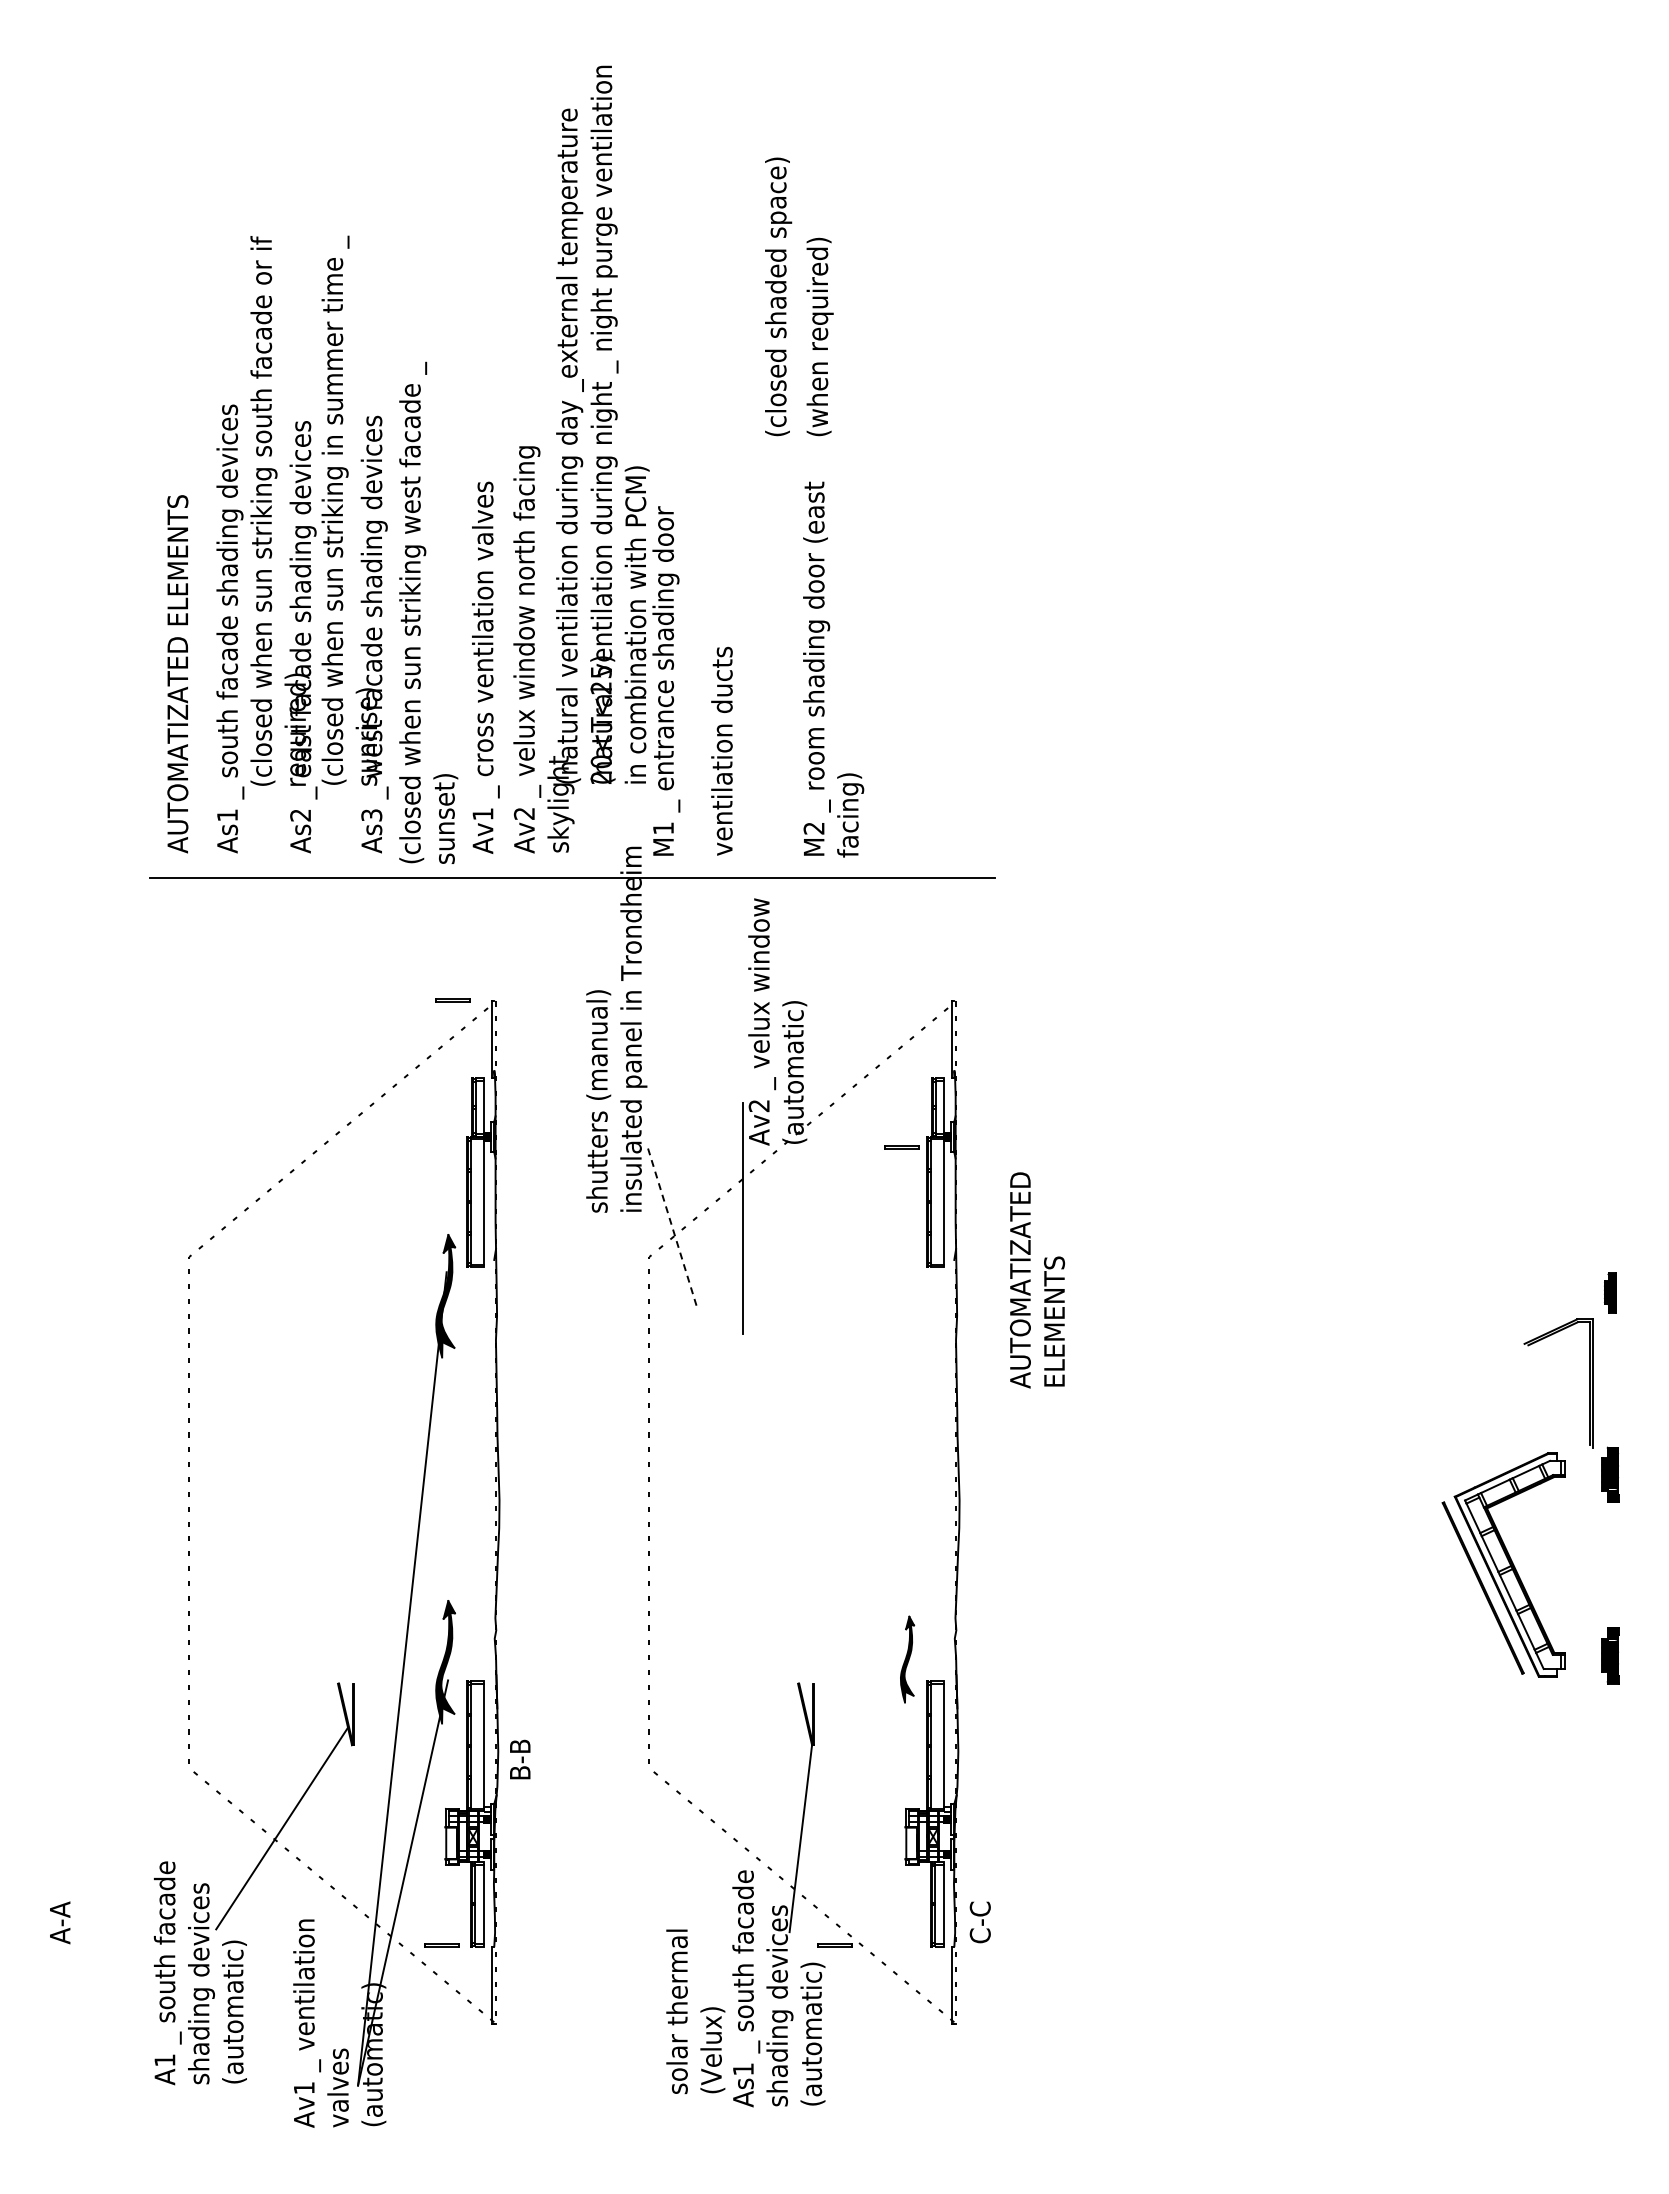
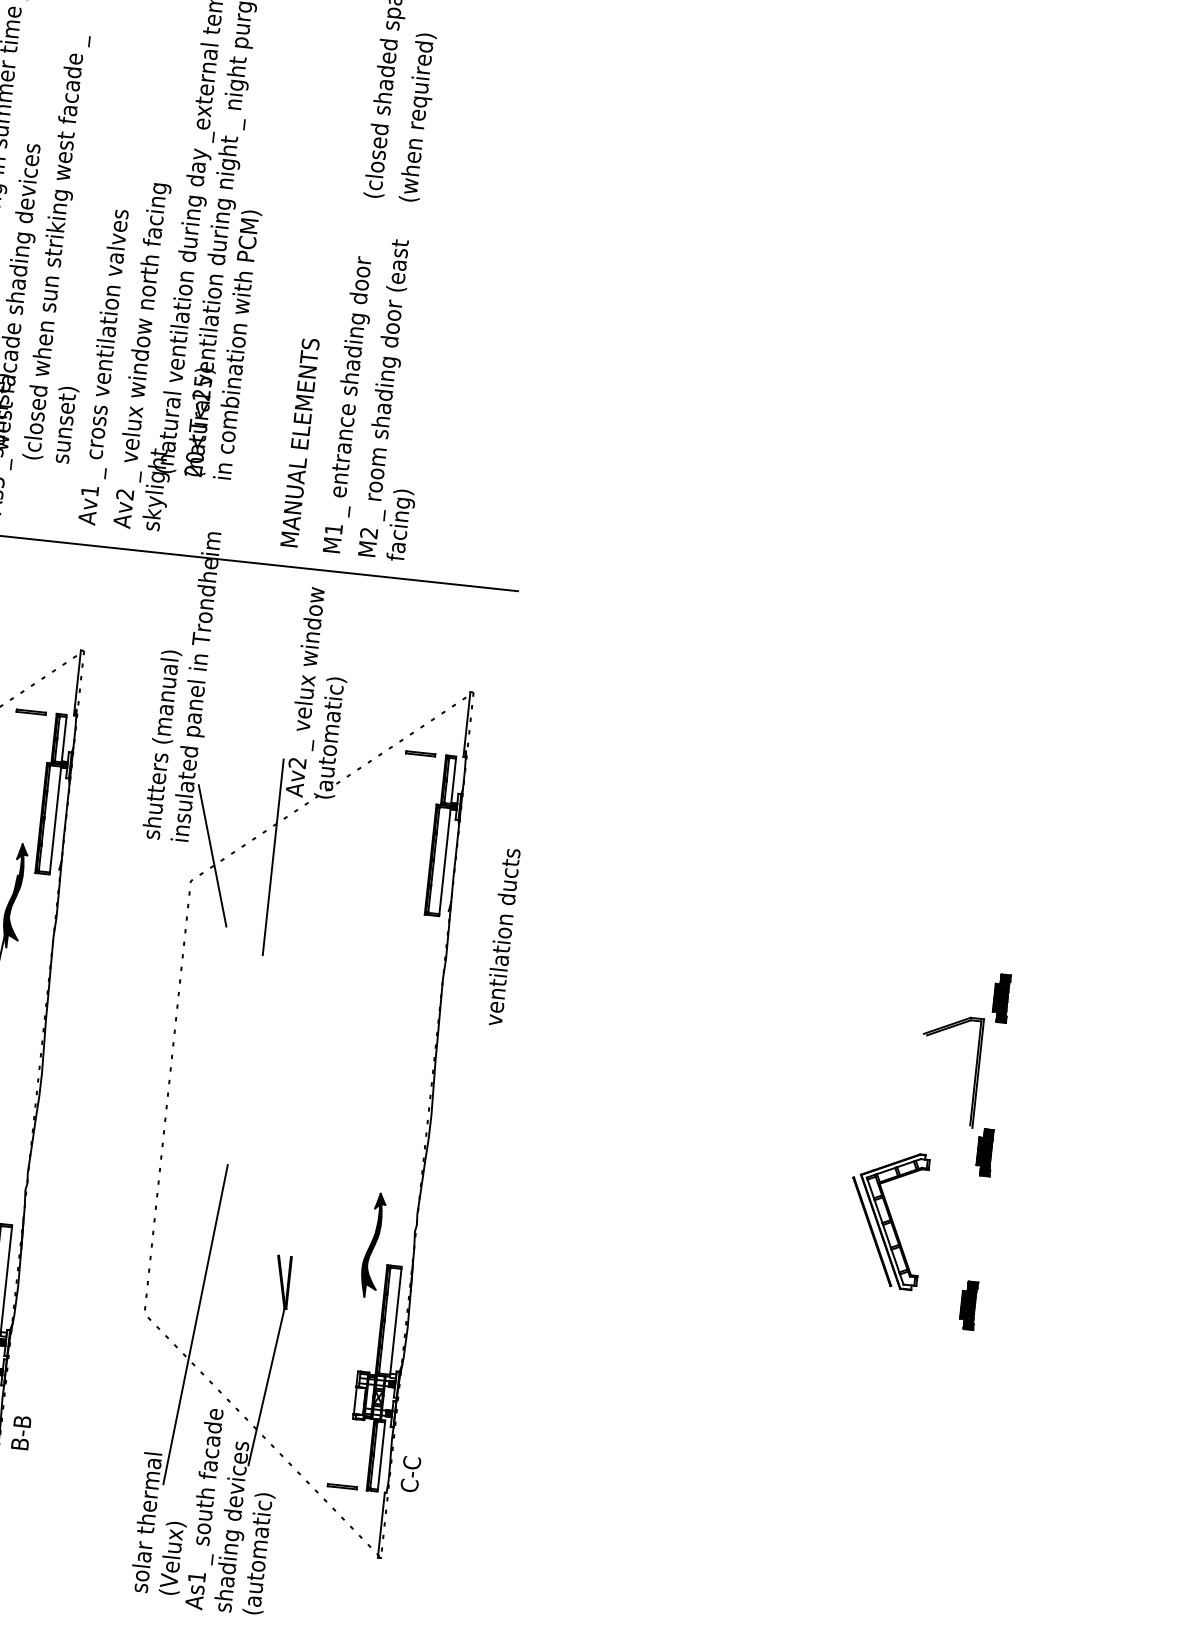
text: (428, 612) -> (69, 248), moved
text: (666, 680) -> (349, 404), moved
text: (721, 731) -> (299, 442), ventilation ducts -> MANUAL ELEMENTS
line: (452, 999) -> (31, 711), moved
line: (901, 1146) -> (420, 752), moved
line: (671, 1224) -> (212, 855), dashed -> solid
text: (1037, 1280) -> (517, 936), AUTOMATIZATED ELEMENTS -> ventilation ducts
part: (1610, 1292) -> (1001, 998), size x1.43
part: (1502, 1564) -> (885, 1218), size x0.71
part: (907, 1659) -> (372, 1245), size x1.43
text: (520, 1759) -> (21, 1432), moved
line: (709, 1774) -> (194, 1324), added
line: (834, 1944) -> (342, 1485), moved

